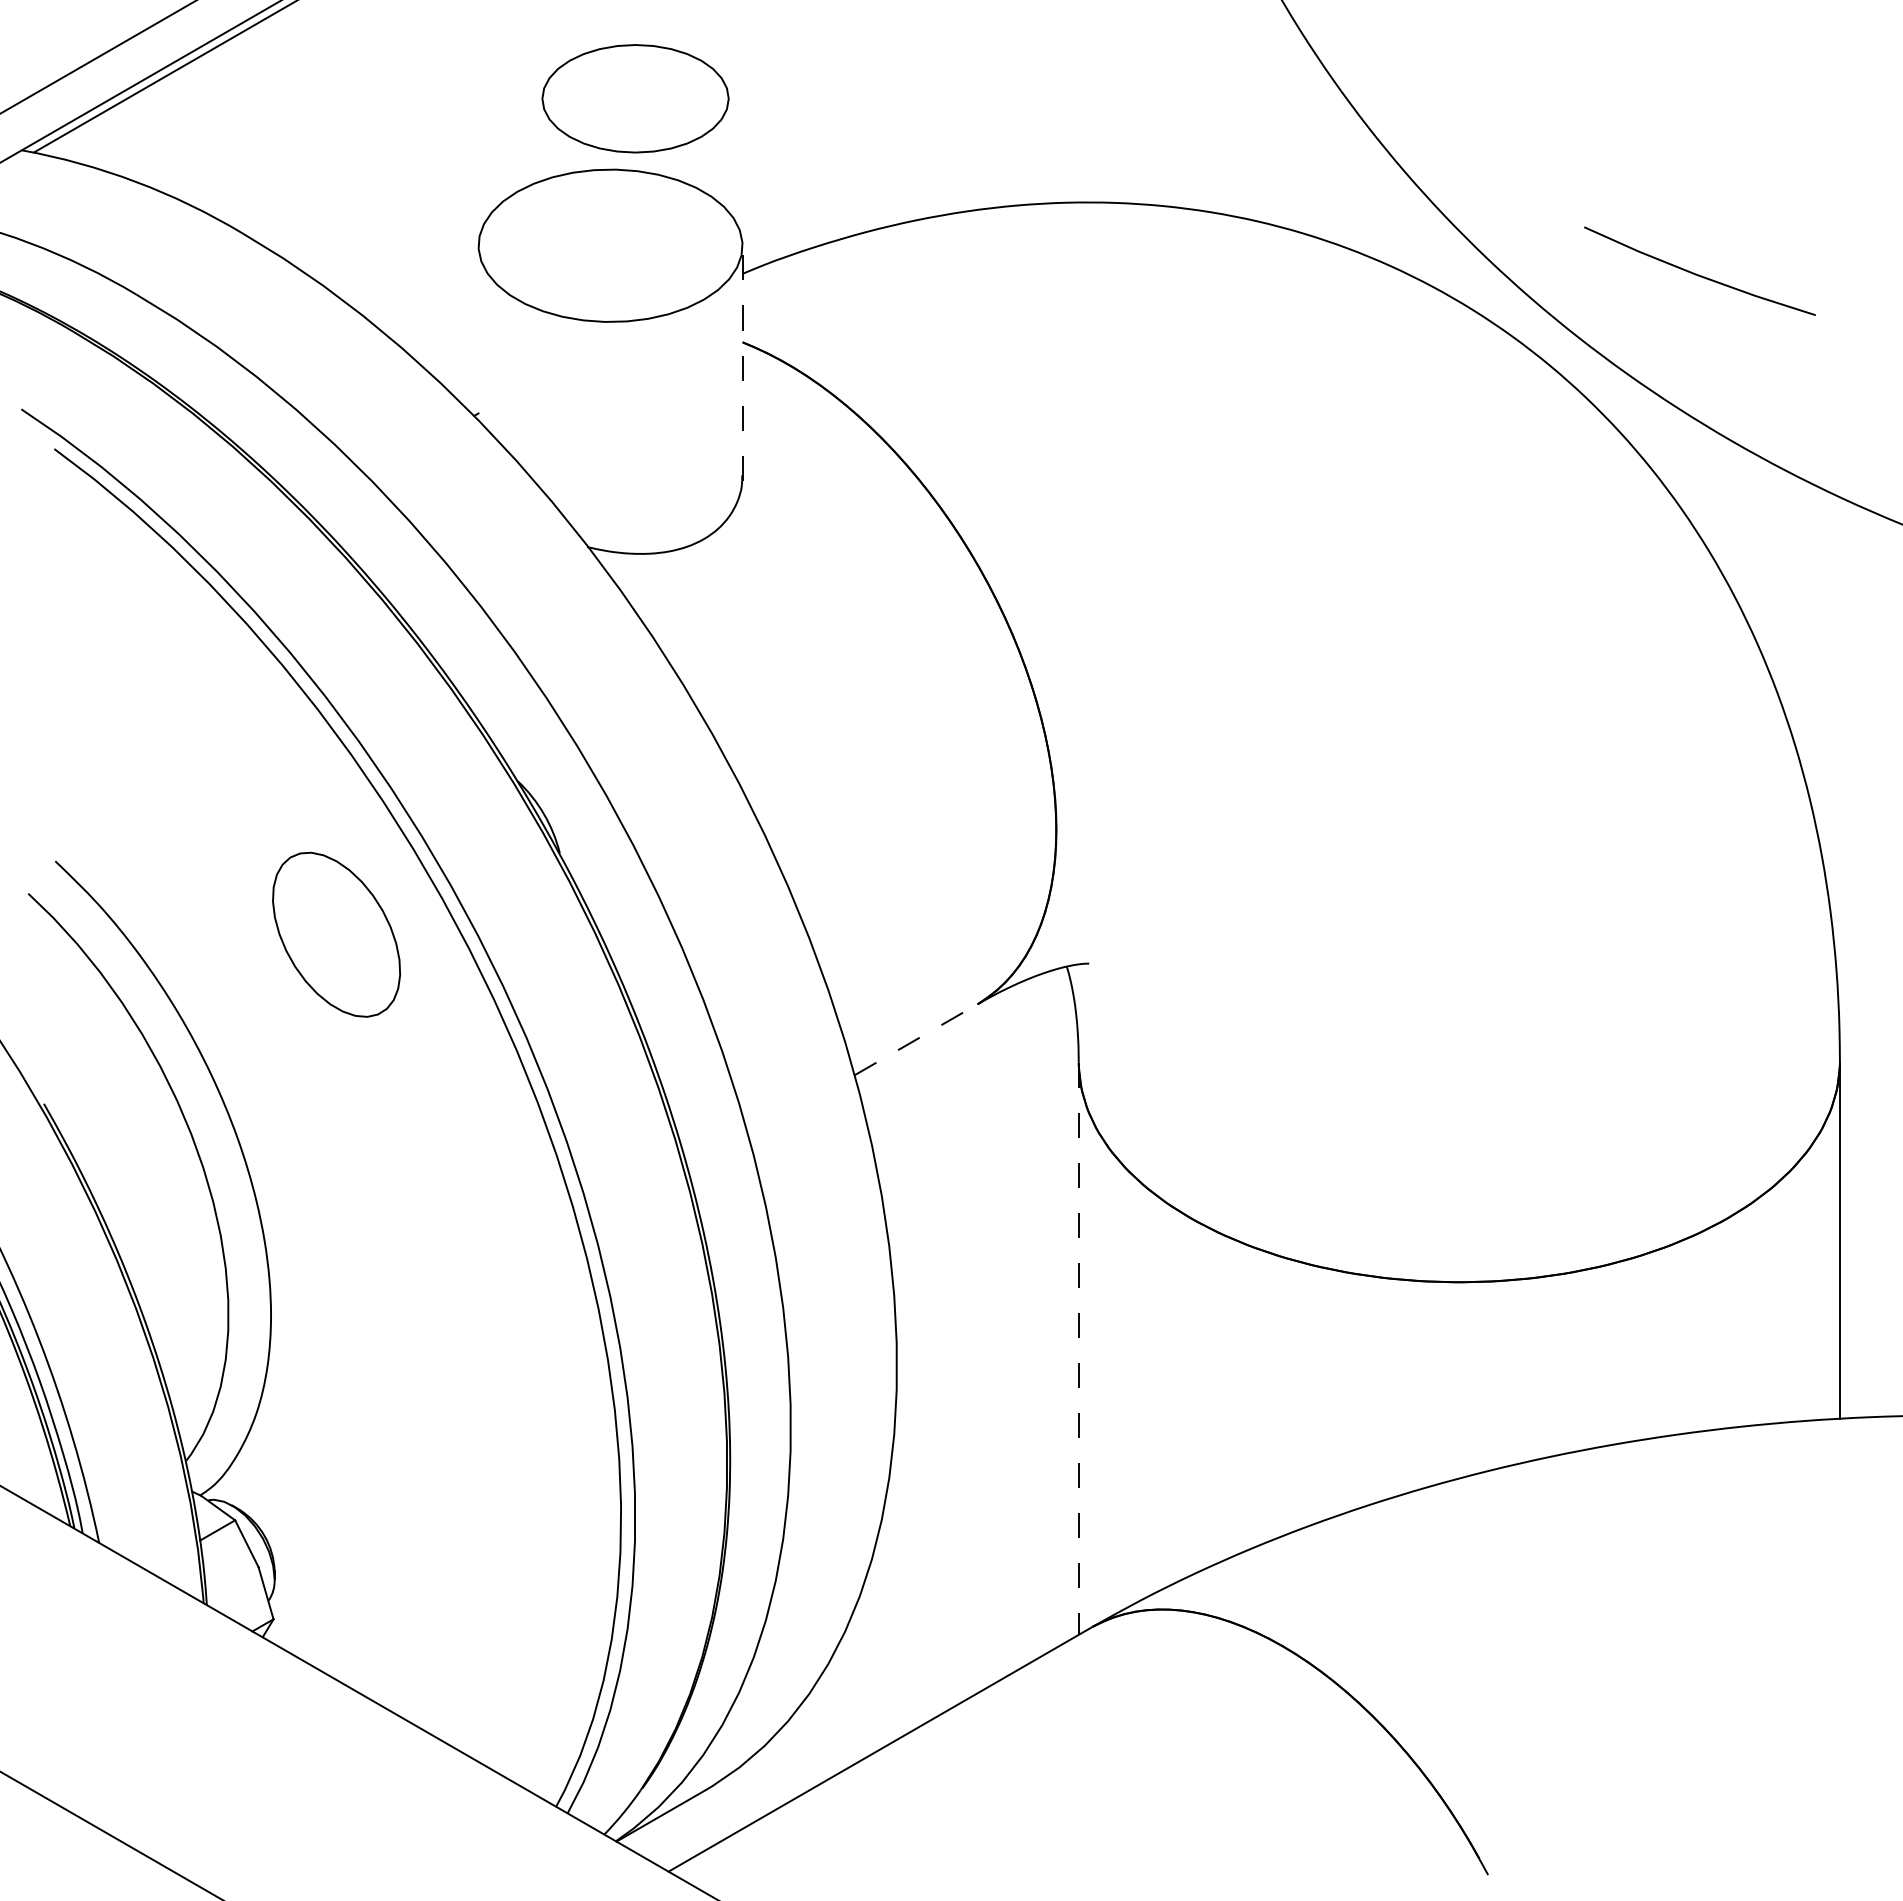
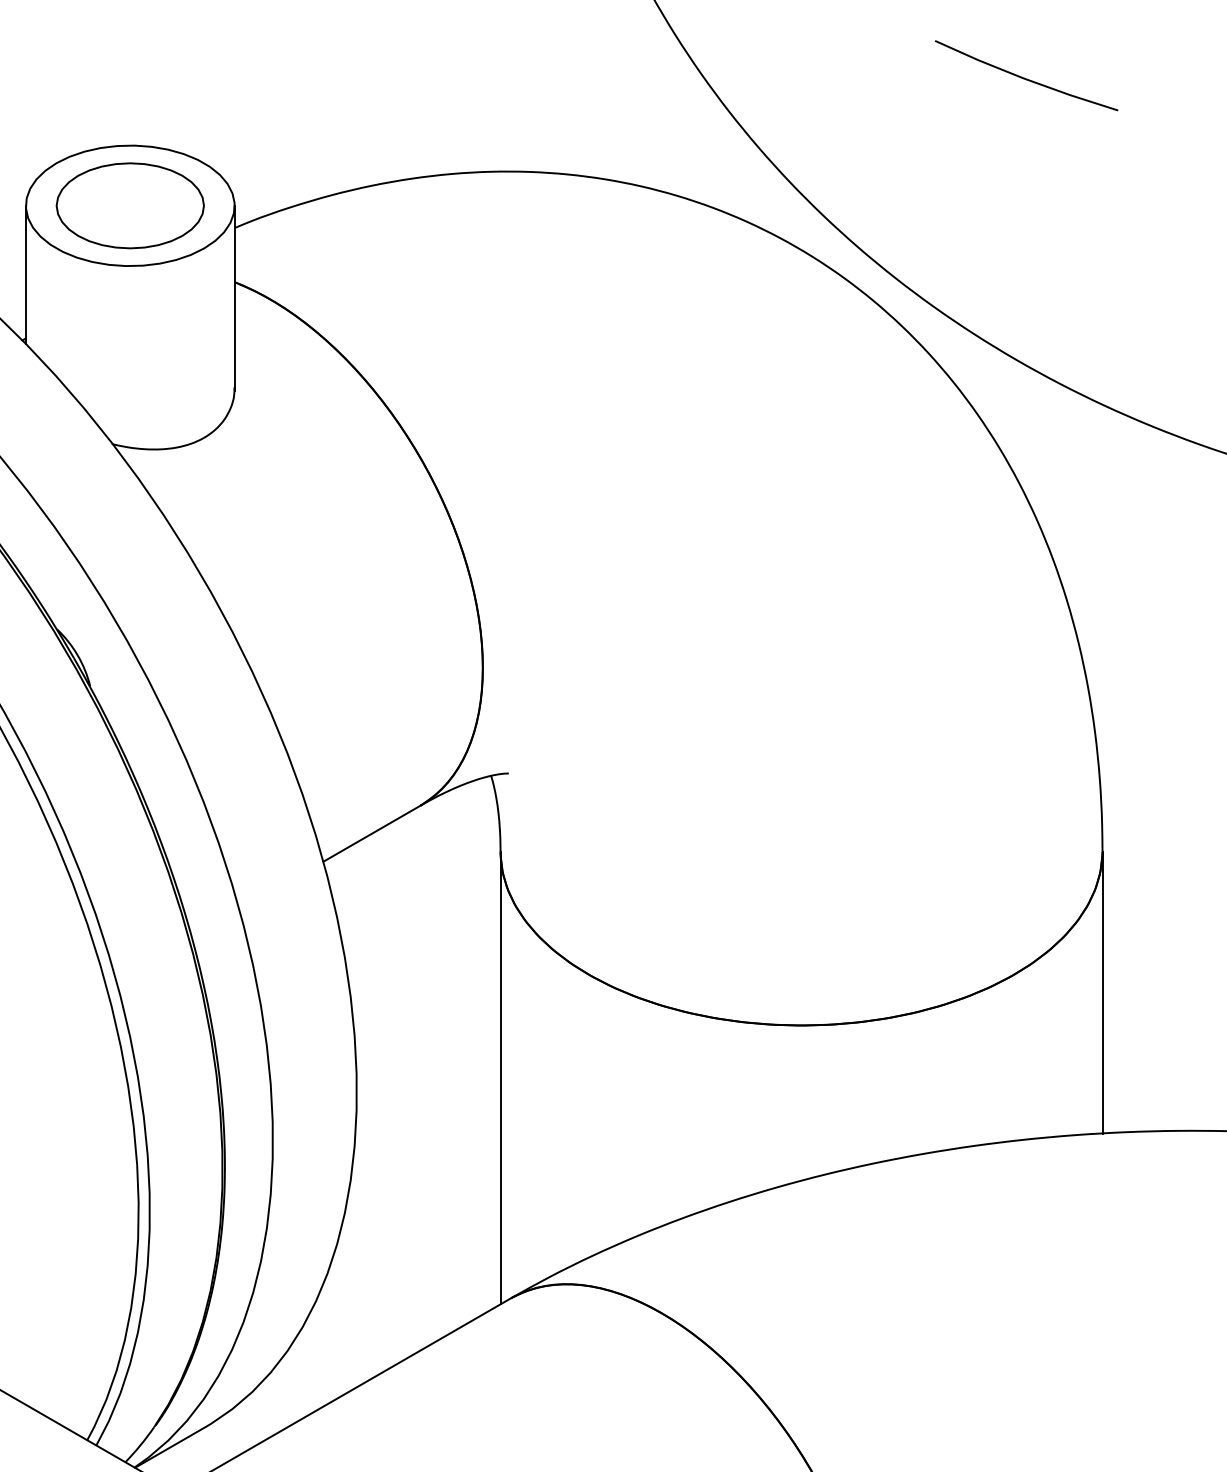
part: (635, 98) -> (130, 205), moved
line: (1699, 274) -> (1026, 78), moved
line: (478, 332) -> (25, 274), added
line: (742, 362) -> (234, 298), dashed -> solid
line: (916, 1039) -> (372, 833), dashed -> solid
line: (1078, 1349) -> (500, 1078), dashed -> solid

